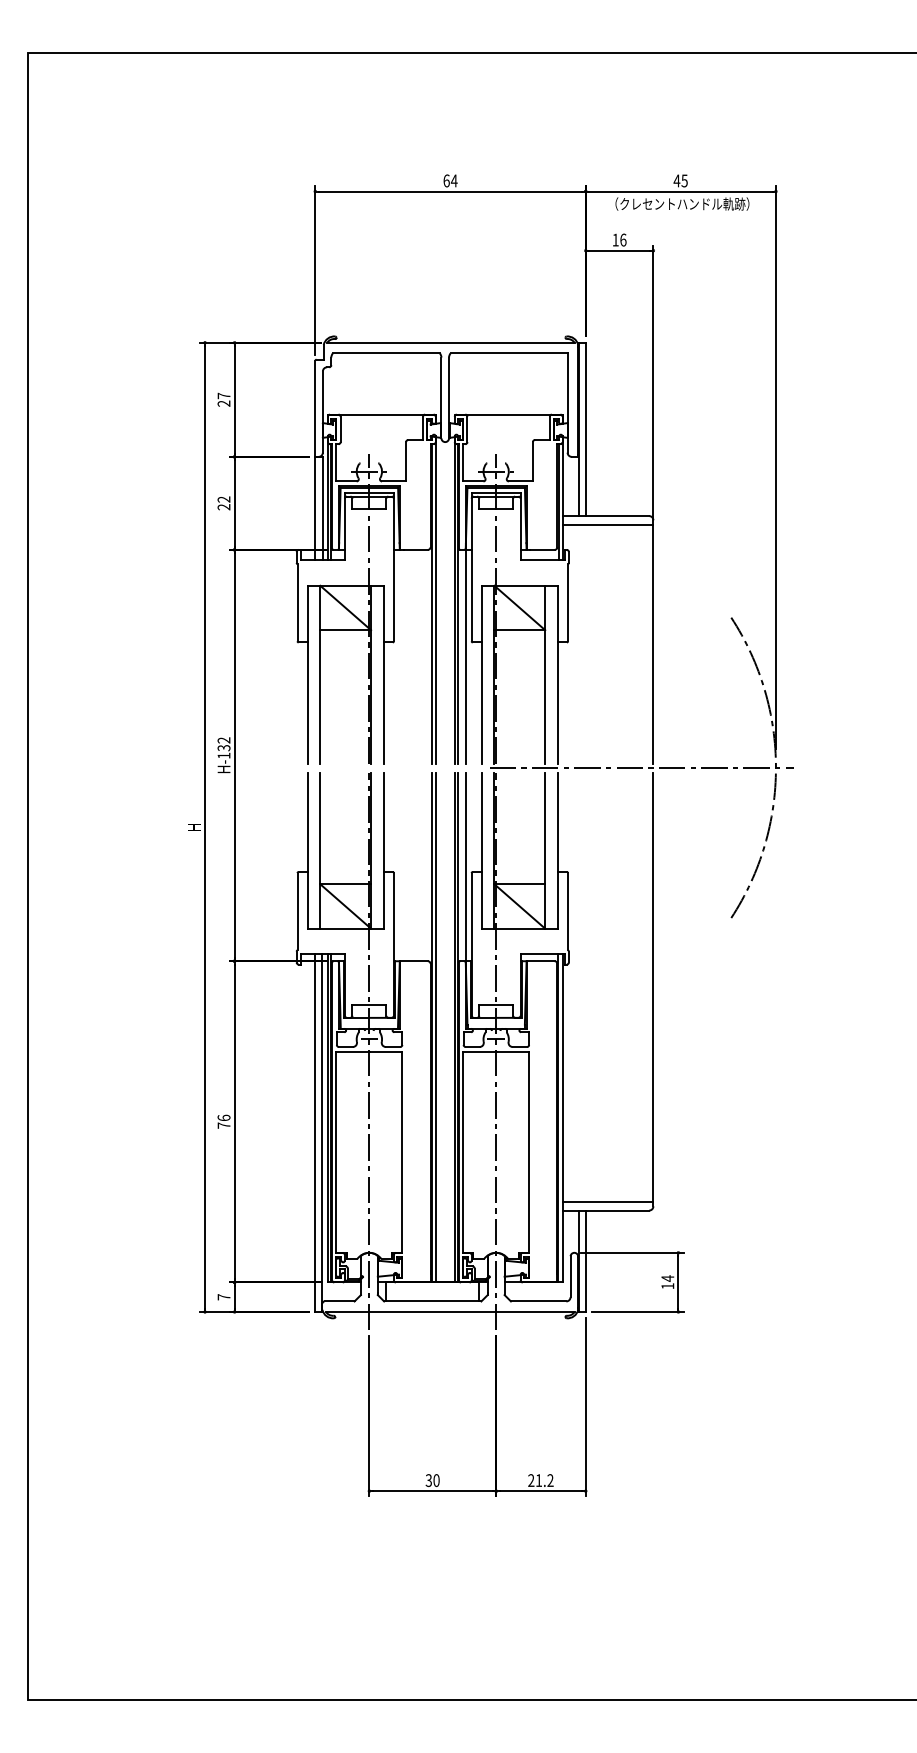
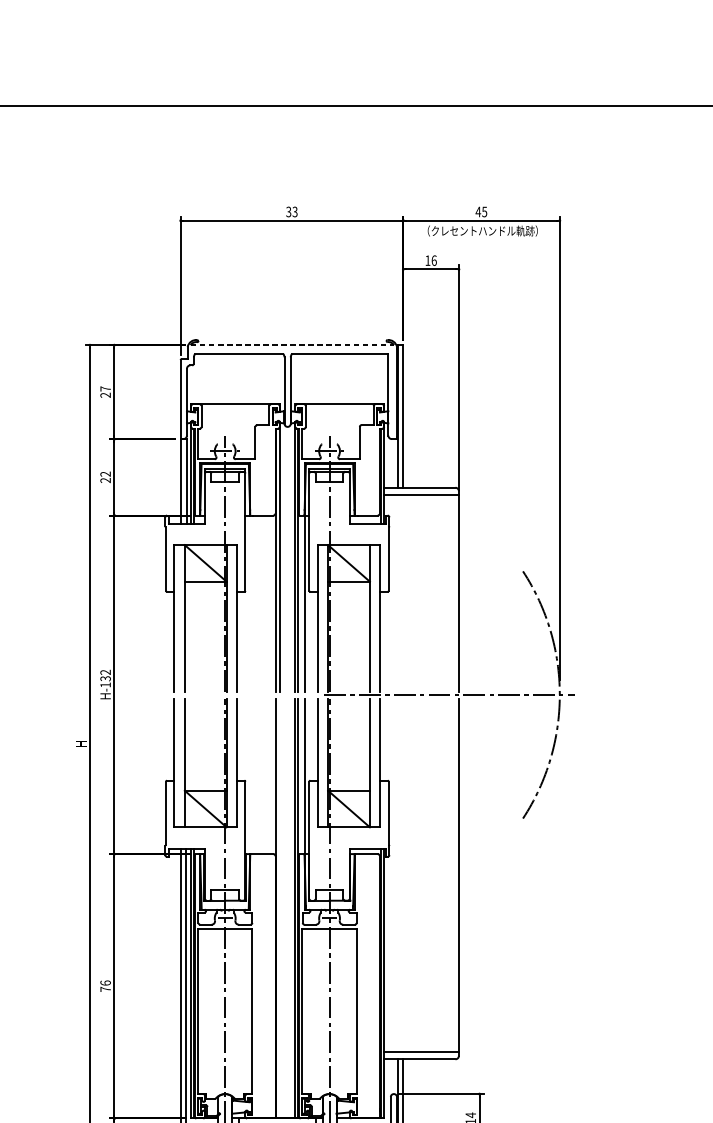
text: (450, 180) -> (291, 211), 64 -> 33
line: (450, 342) -> (291, 344), solid -> dashed
line: (435, 1027) -> (279, 908), removed

